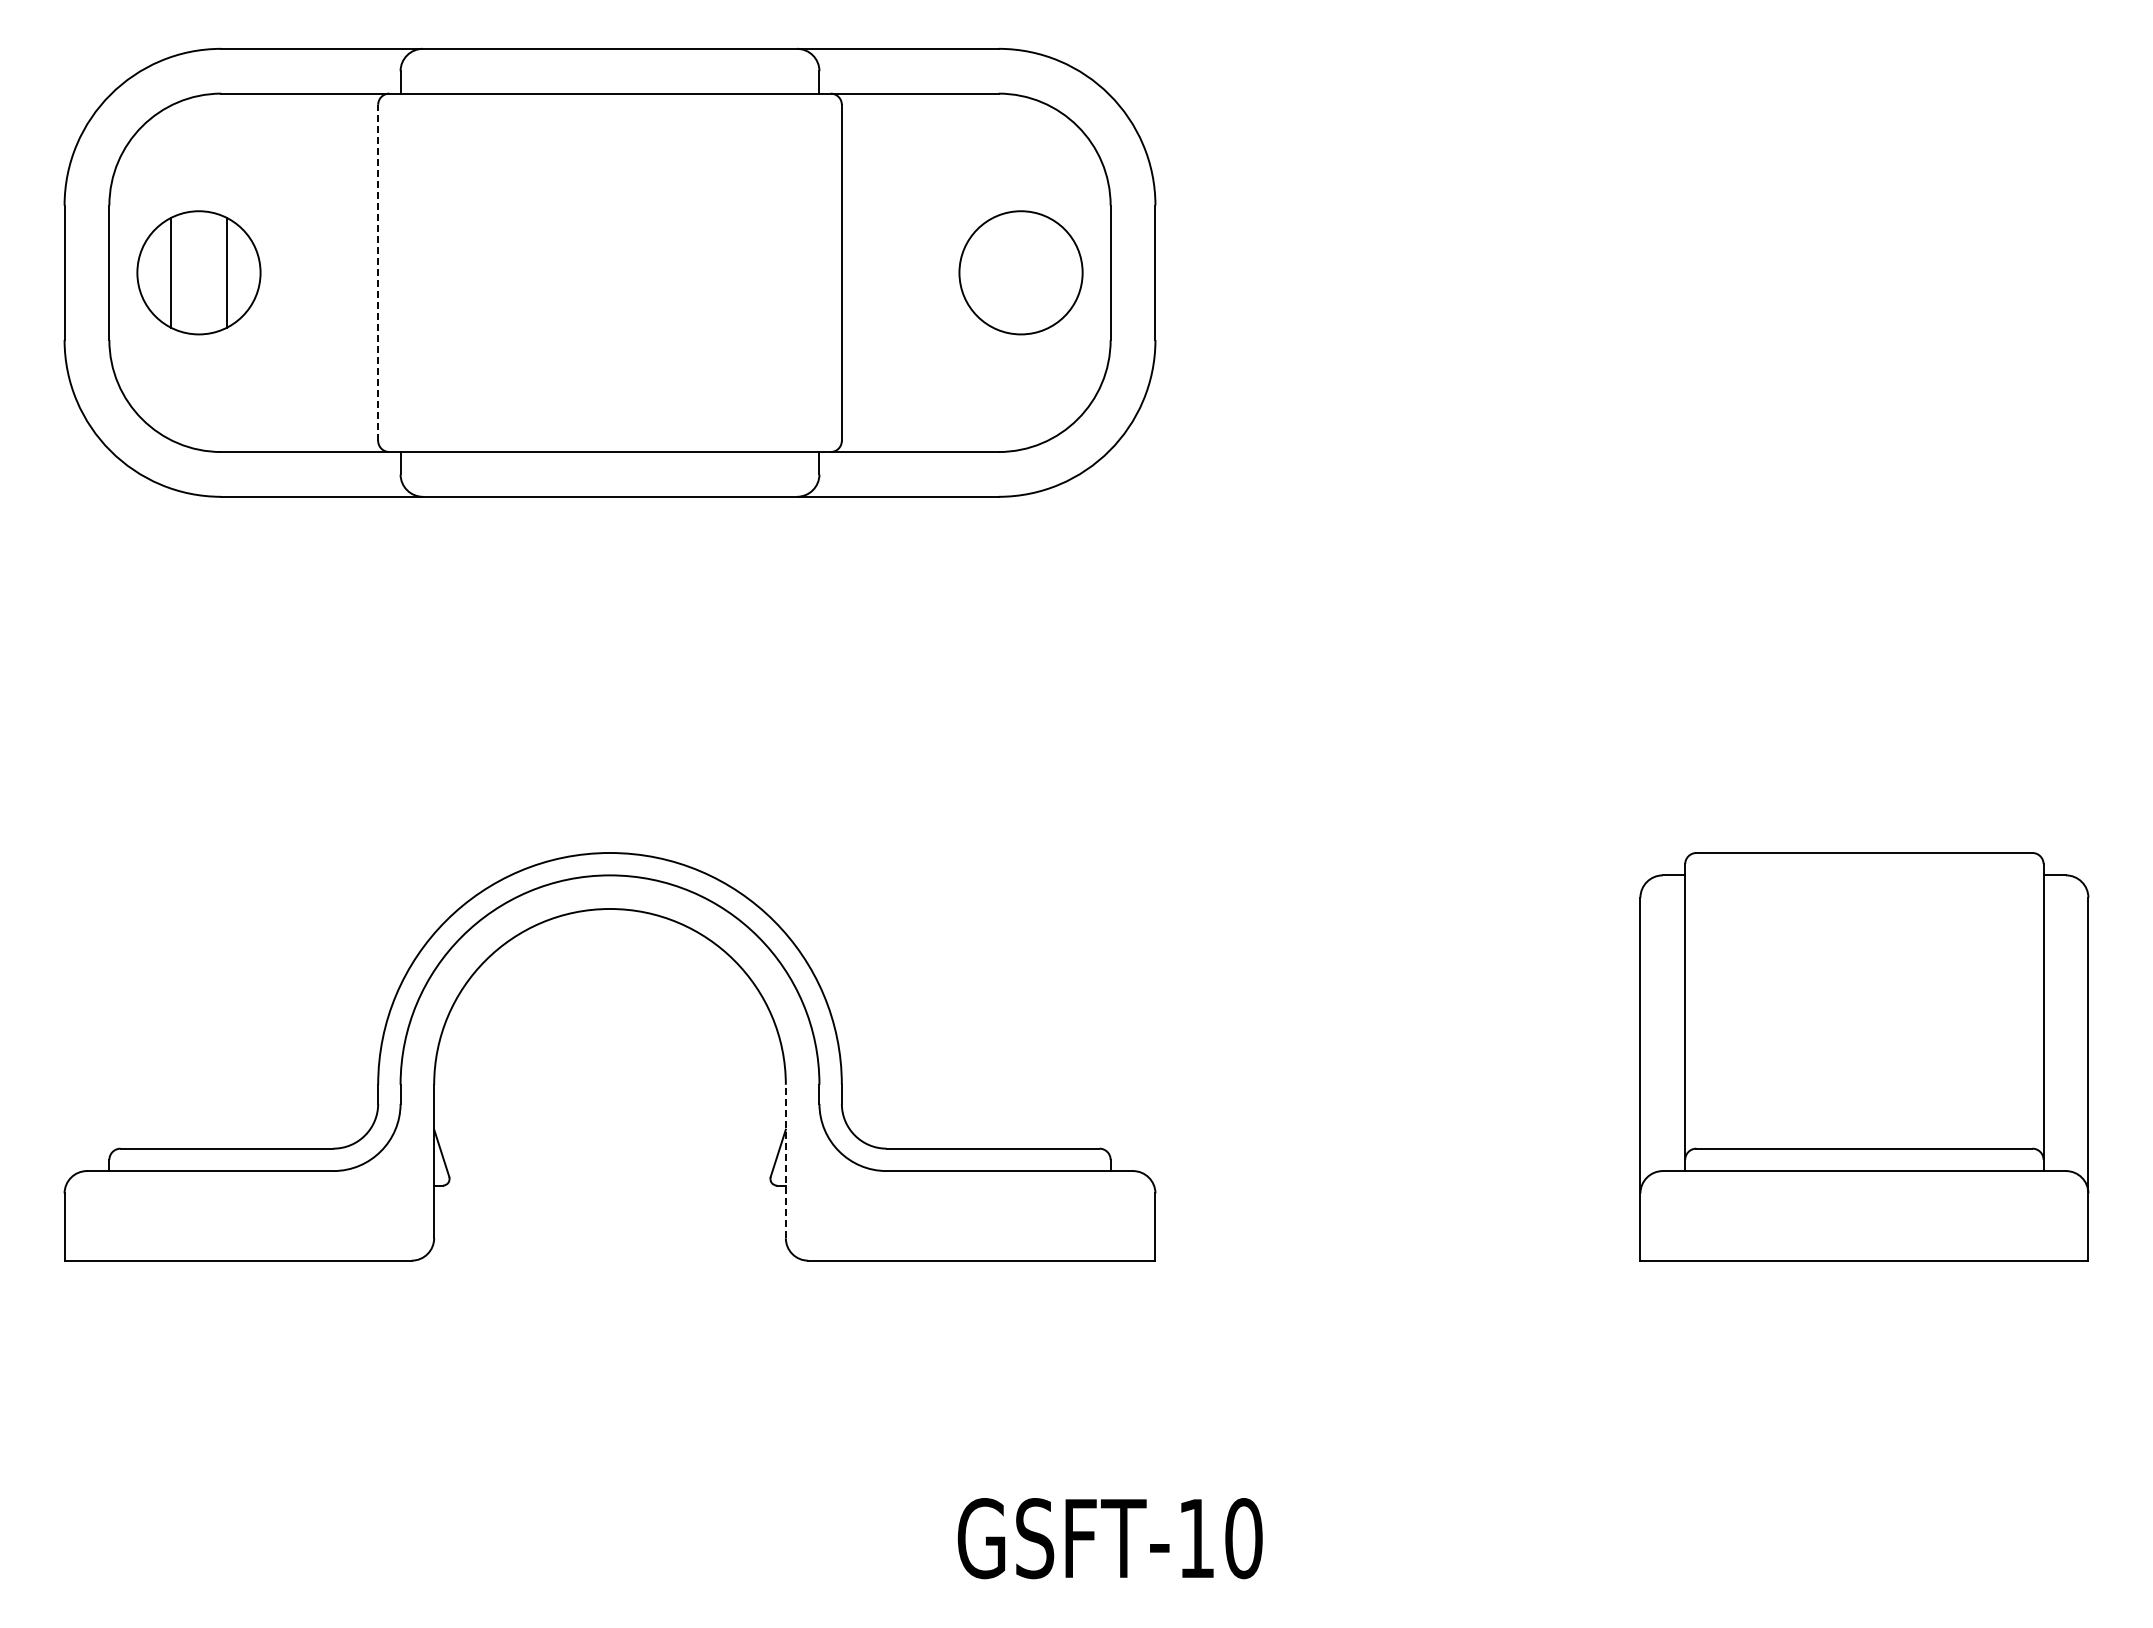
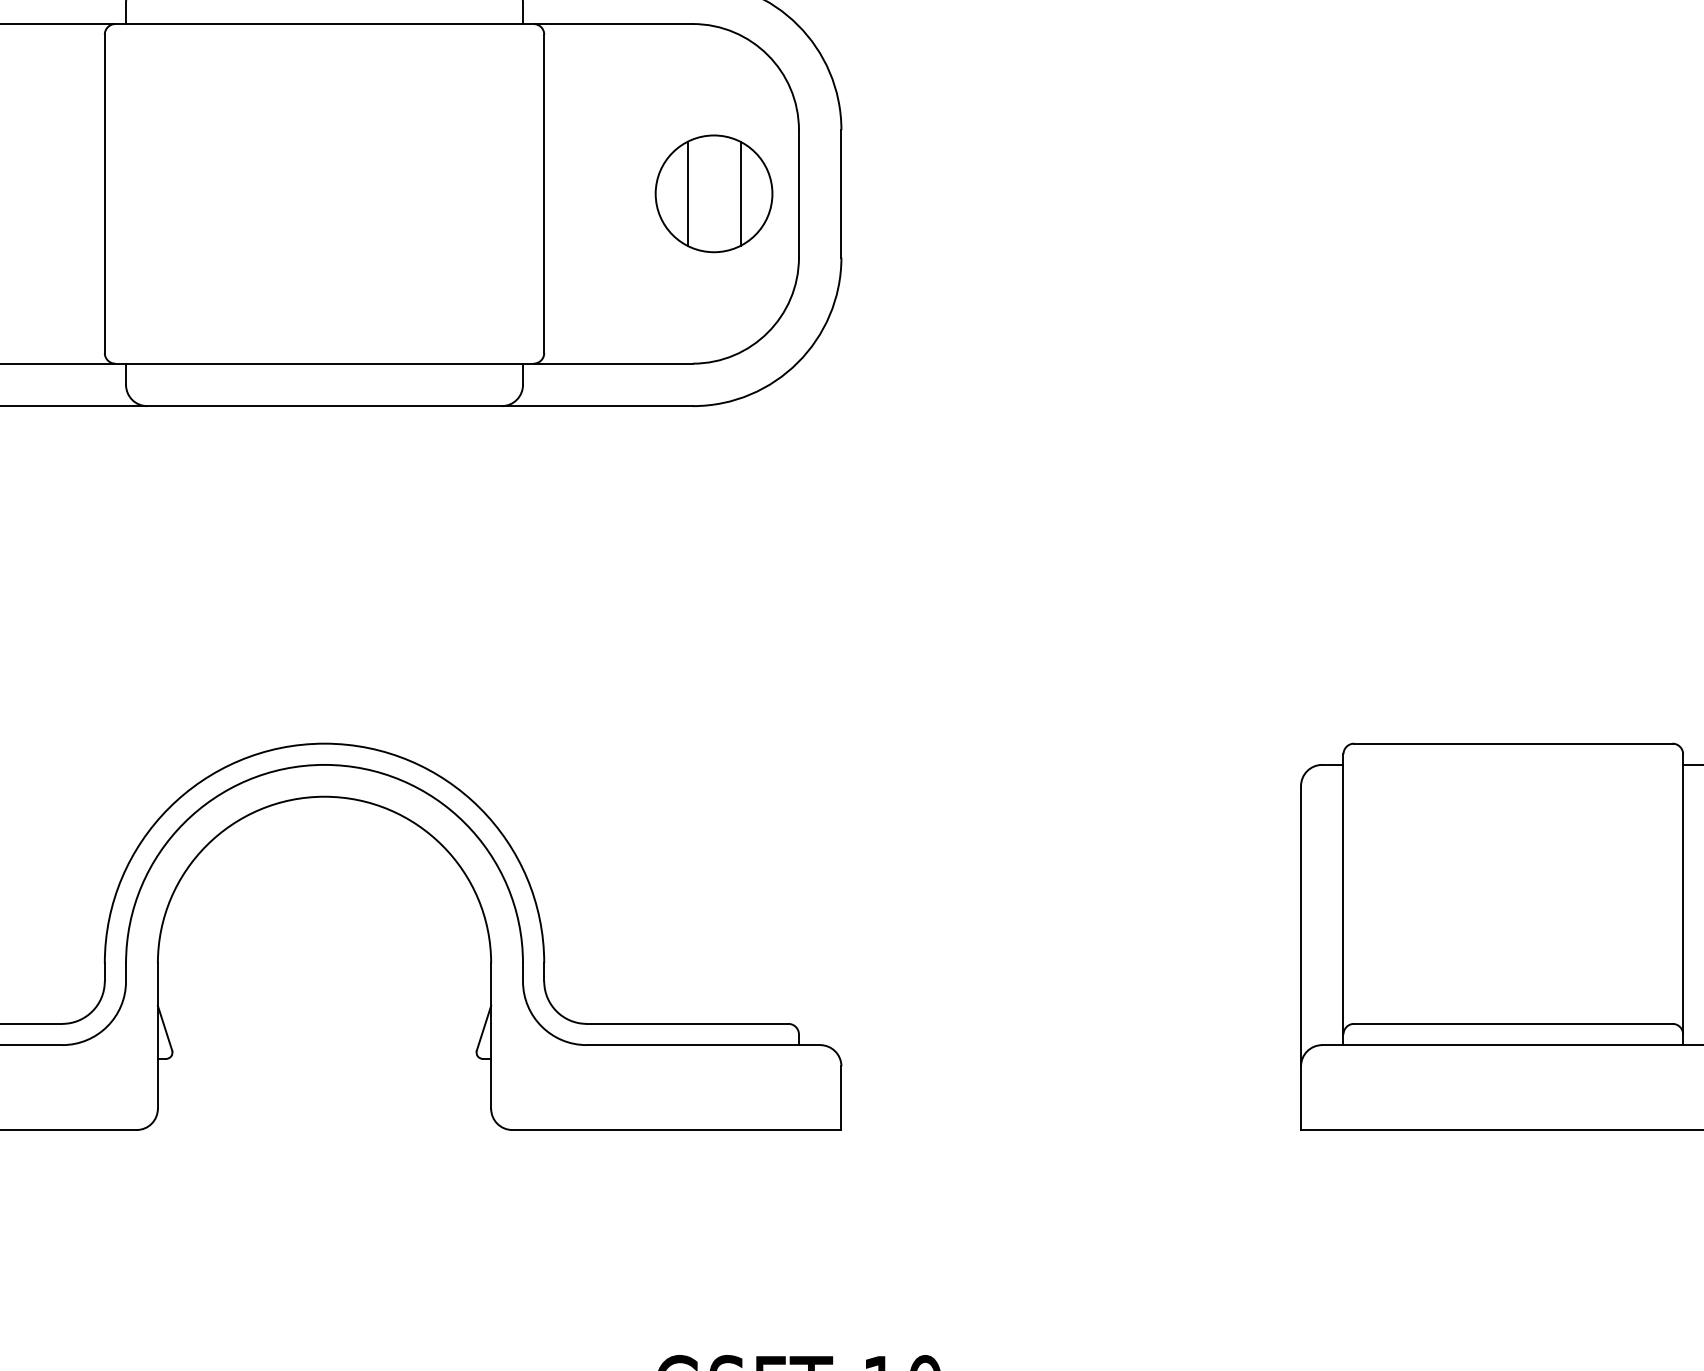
line: (378, 272) -> (105, 193), dashed -> solid
line: (993, 272) -> (687, 193), added
line: (1049, 272) -> (741, 193), added
line: (785, 1161) -> (490, 1036), dashed -> solid

